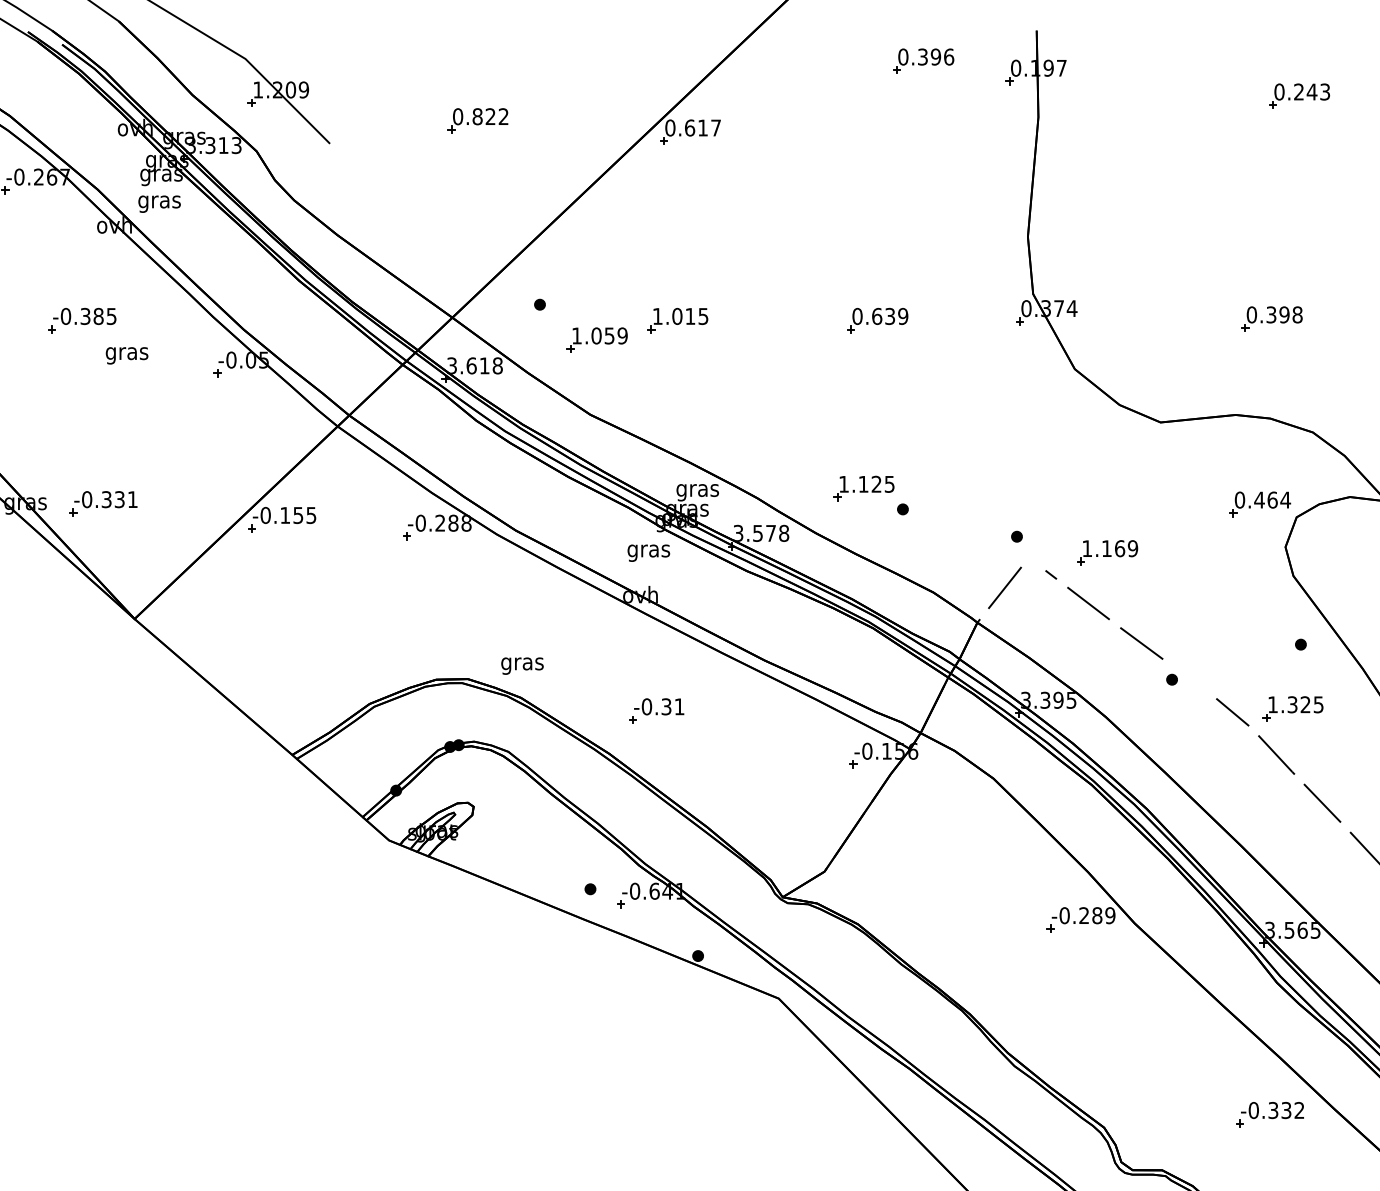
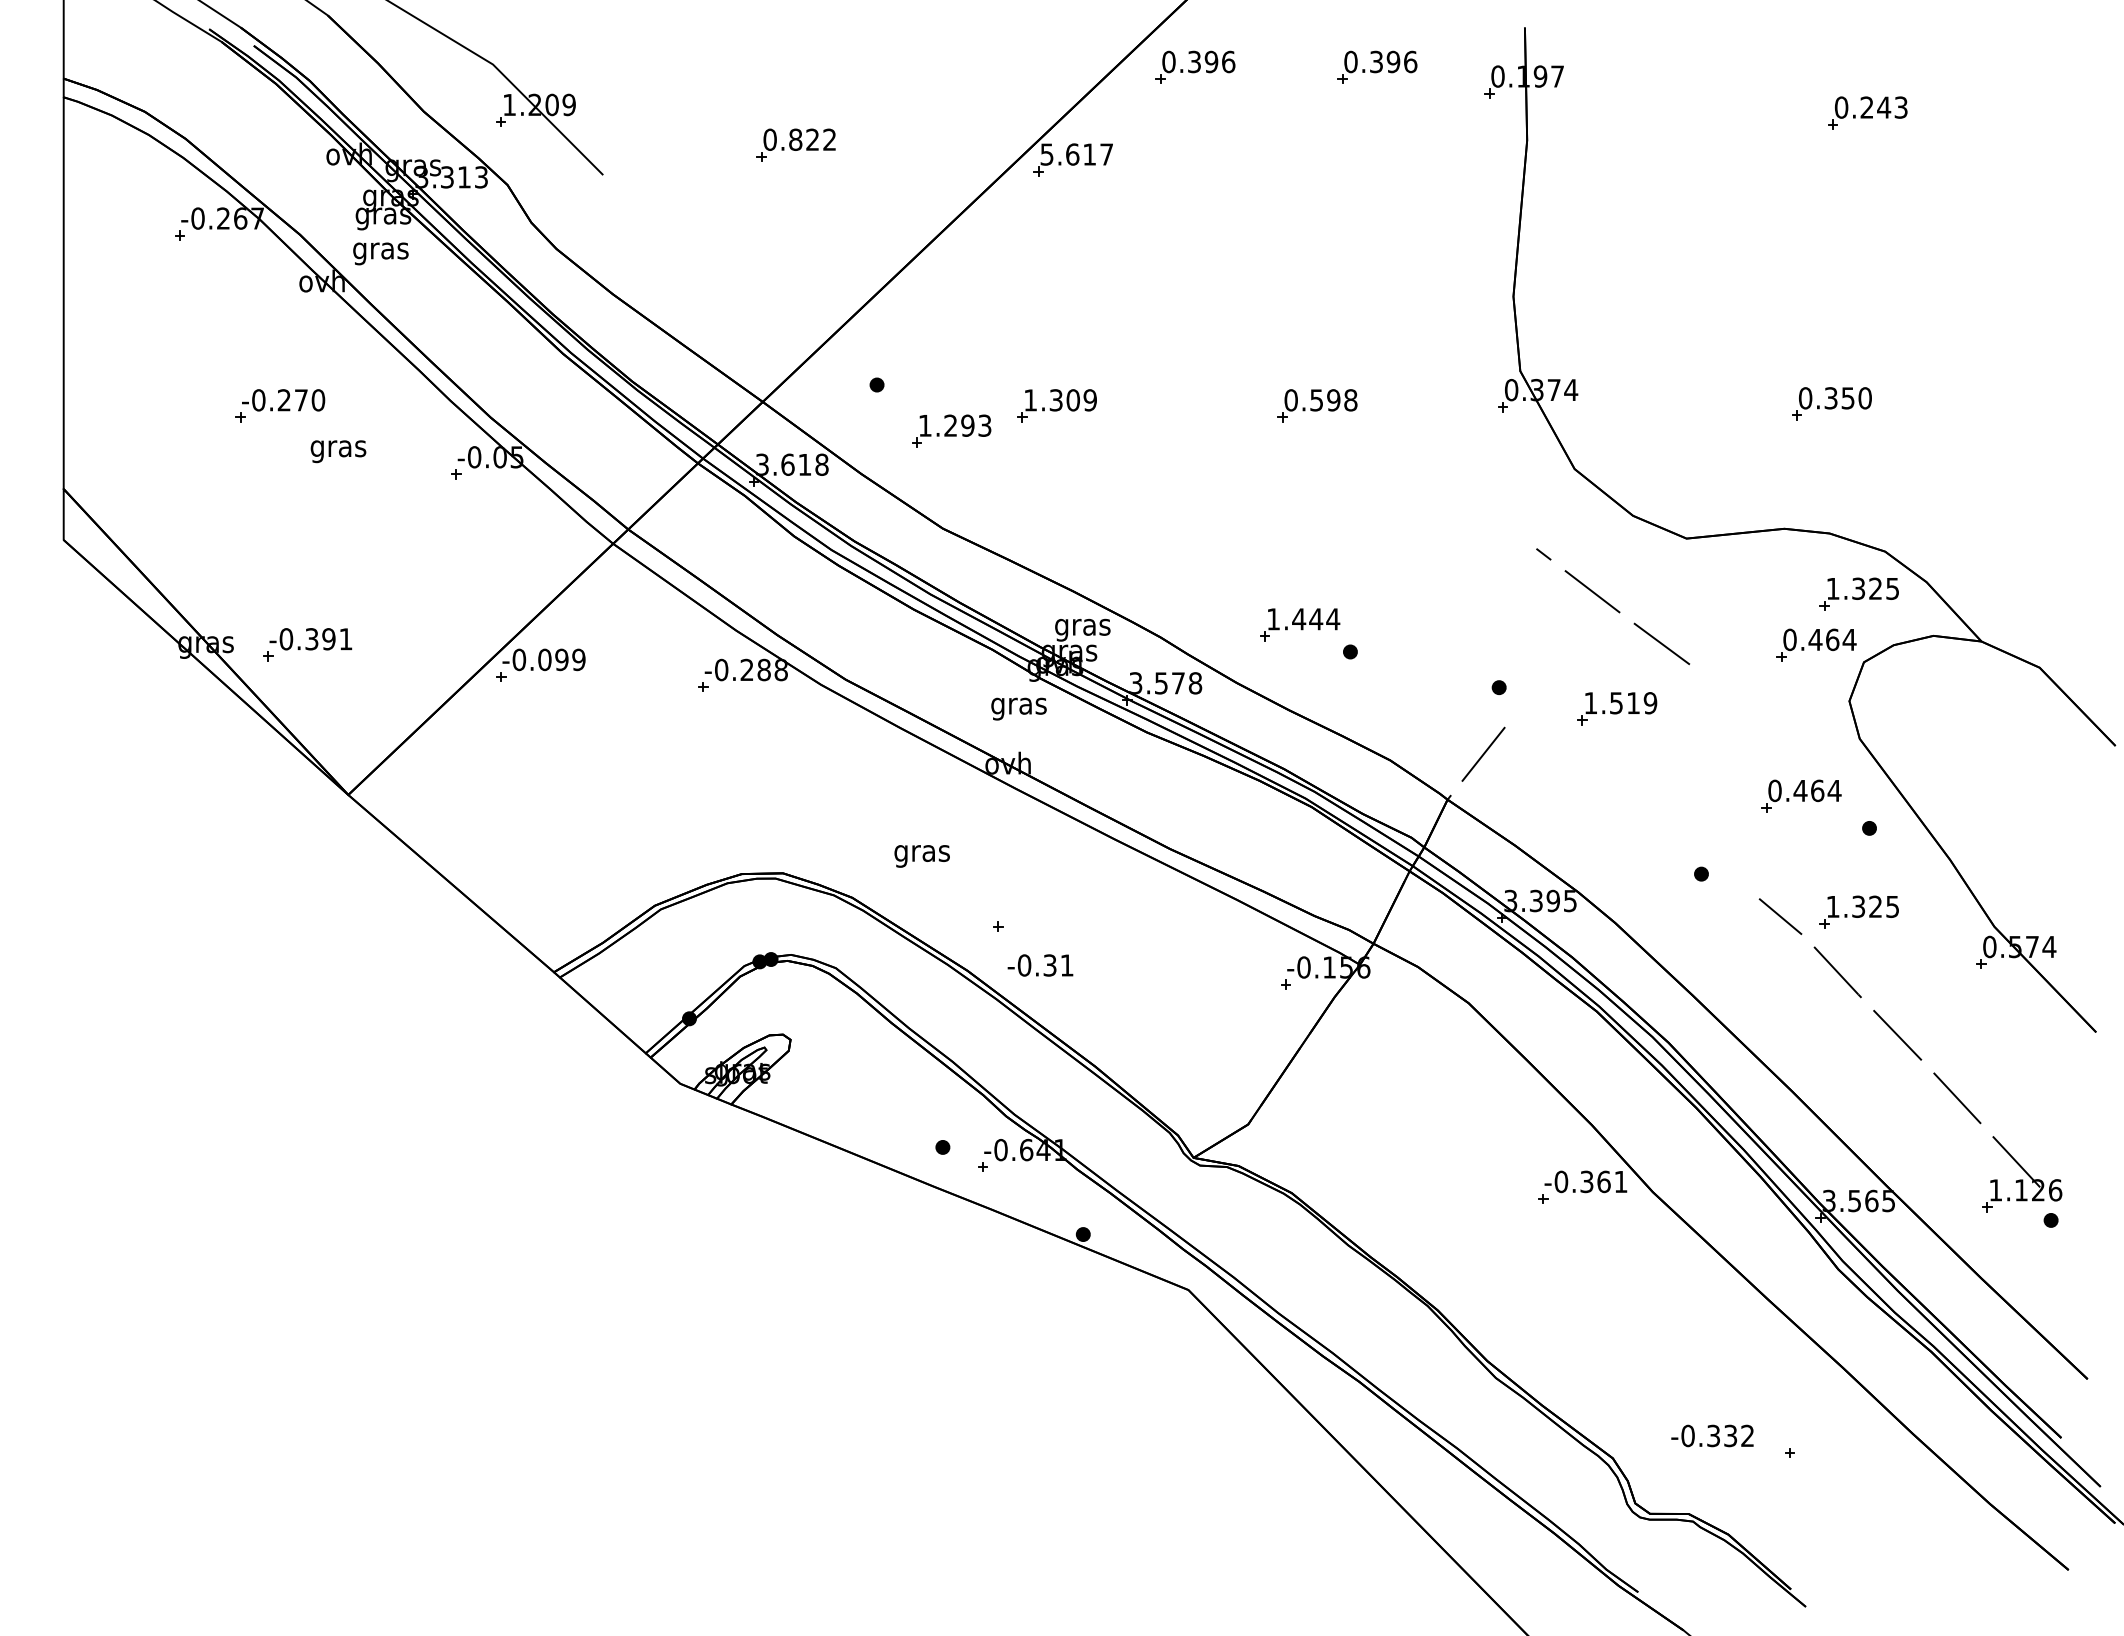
part: (784, 60) -> (1195, 66), added
text: (669, 127) -> (1046, 154), 0.617 -> 5.617
text: (1290, 315) -> (1856, 398), 0.398 -> 0.350
text: (98, 316) -> (301, 400), -0.385 -> -0.270
text: (689, 316) -> (1072, 400), 1.015 -> 1.309
text: (889, 316) -> (1333, 400), 0.639 -> 0.598
text: (609, 335) -> (967, 425), 1.059 -> 1.293
part: (1292, 464) -> (1858, 593), added
text: (876, 484) -> (1316, 619), 1.125 -> 1.444
text: (119, 499) -> (328, 639), -0.331 -> -0.391
text: (298, 515) -> (561, 659), -0.155 -> -0.099
text: (1113, 548) -> (1625, 703), 1.169 -> 1.519
line: (1104, 614) -> (1613, 606), moved
part: (1248, 619) -> (1801, 795), added
text: (521, 666) -> (921, 856), moved
text: (659, 706) -> (1040, 965), moved
text: (1096, 915) -> (1603, 1181), -0.289 -> -0.361
text: (1272, 1110) -> (1712, 1435), moved

